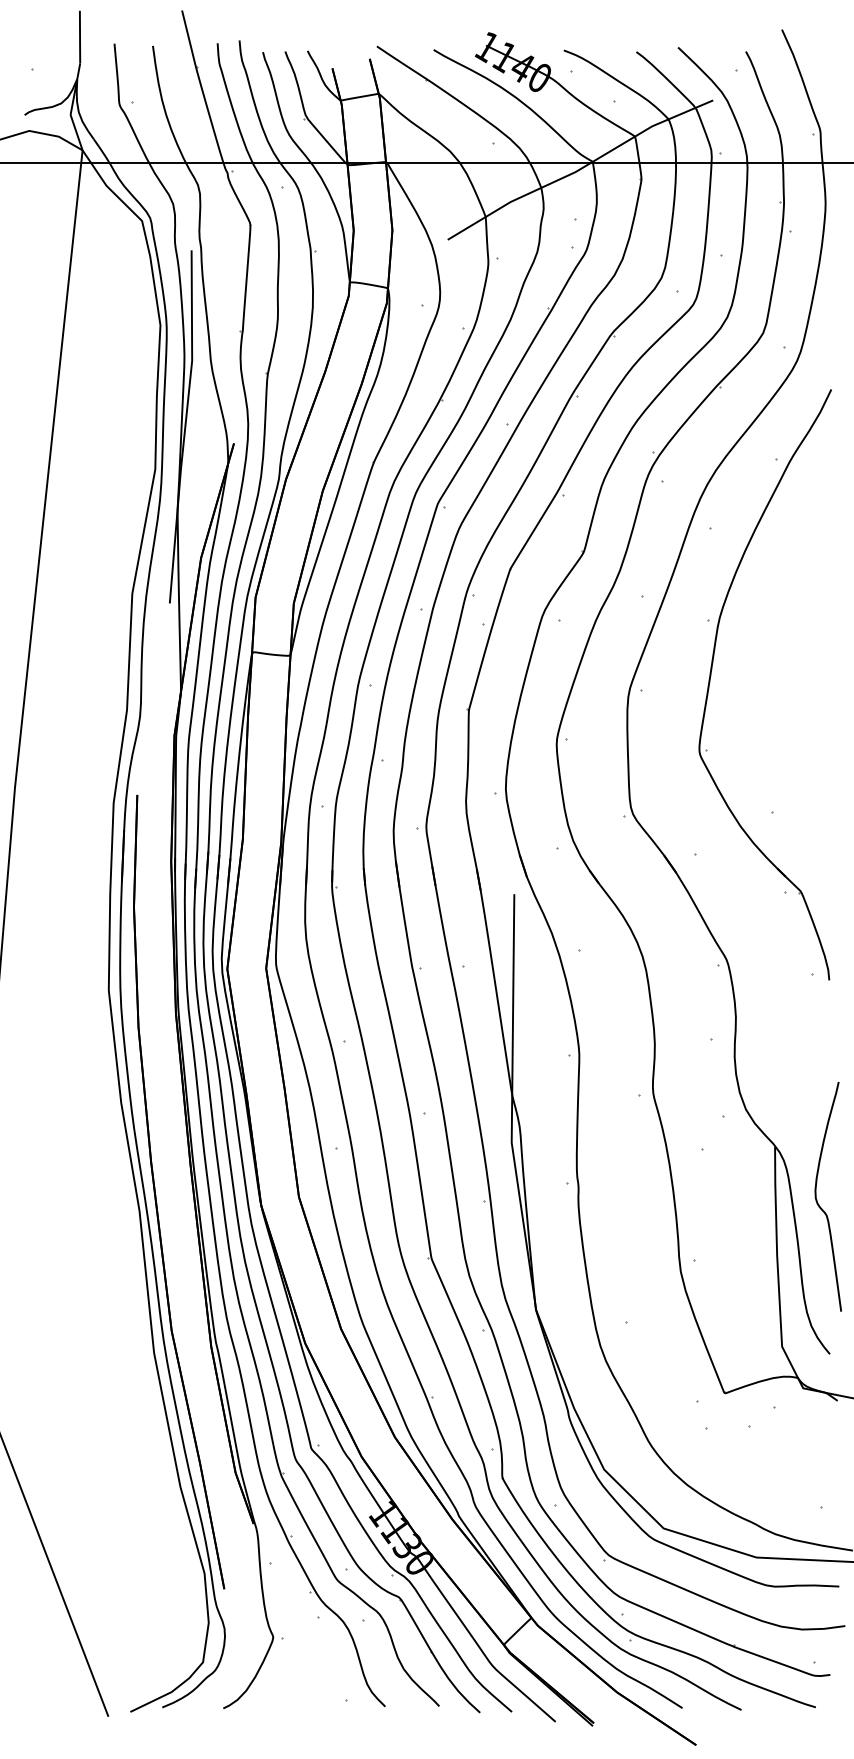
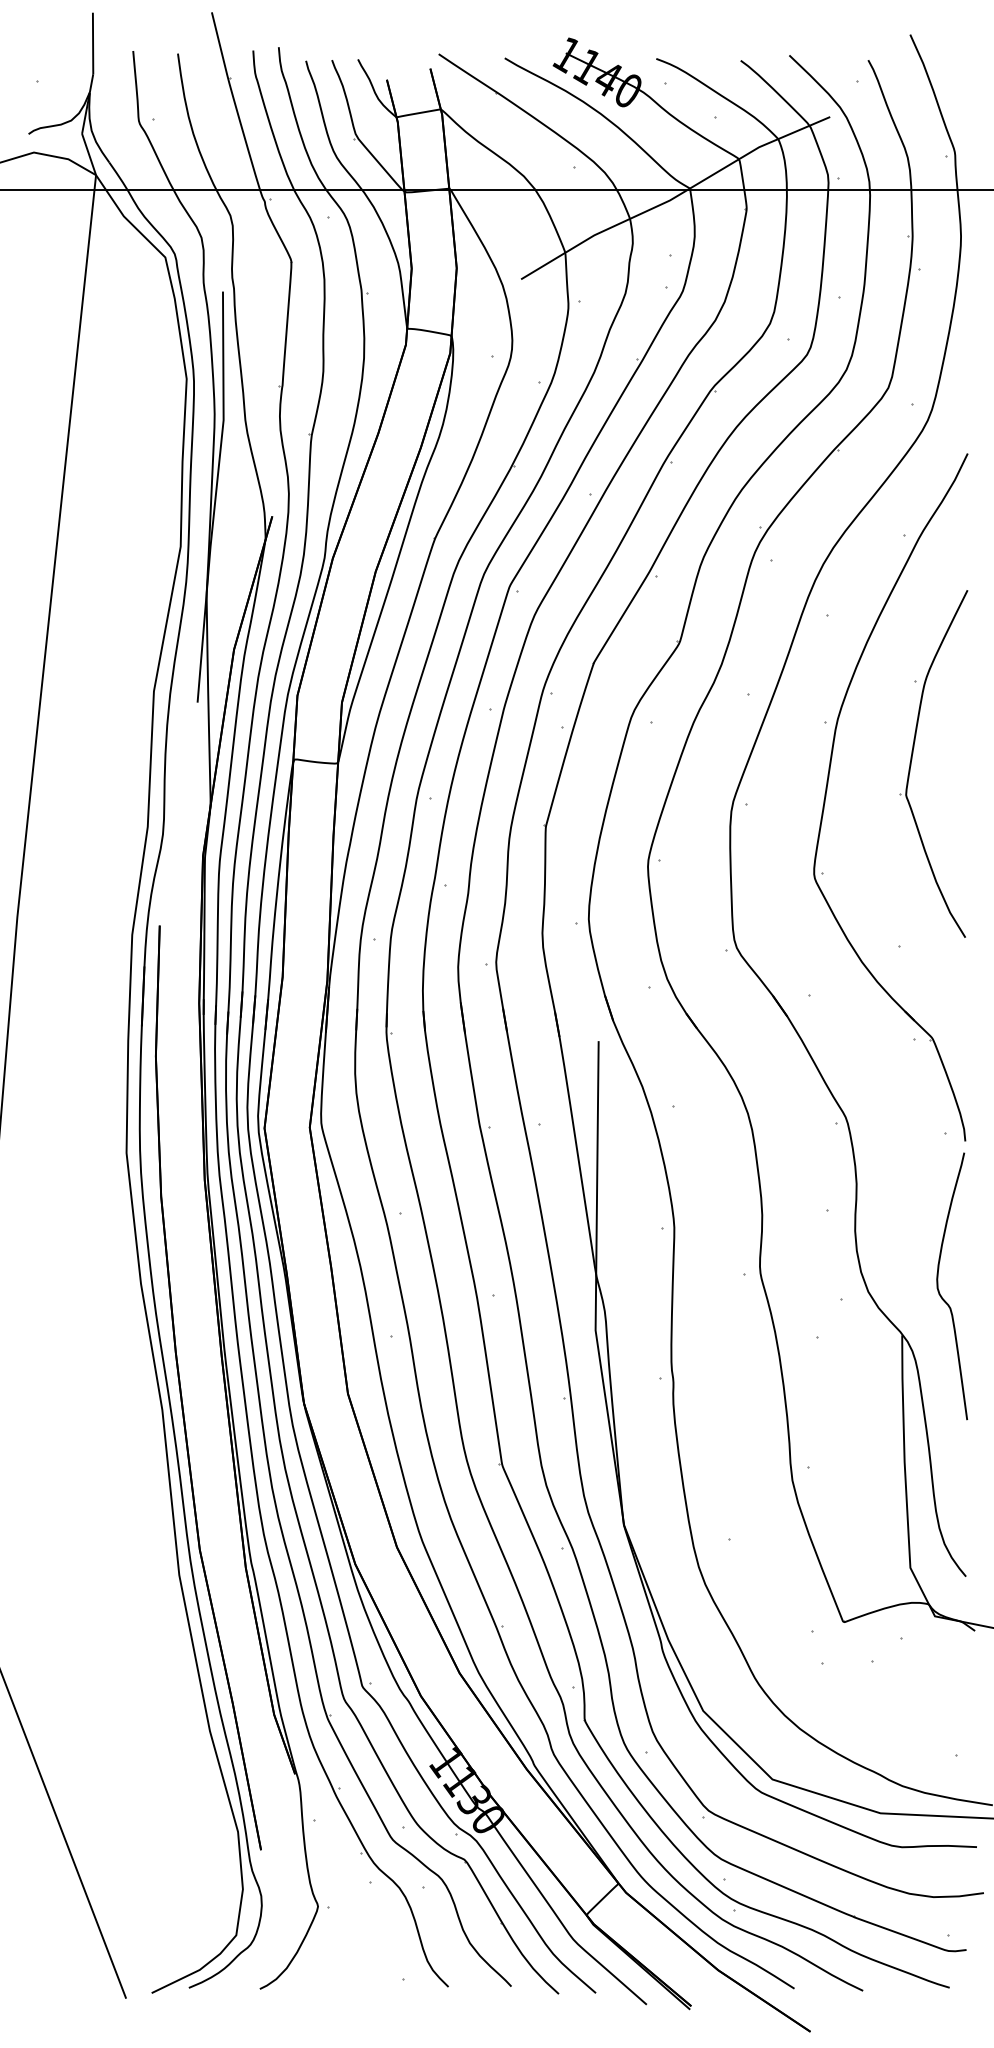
part: (783, 653) -> (912, 760), added
curve: (817, 1200) -> (939, 1290), moved

